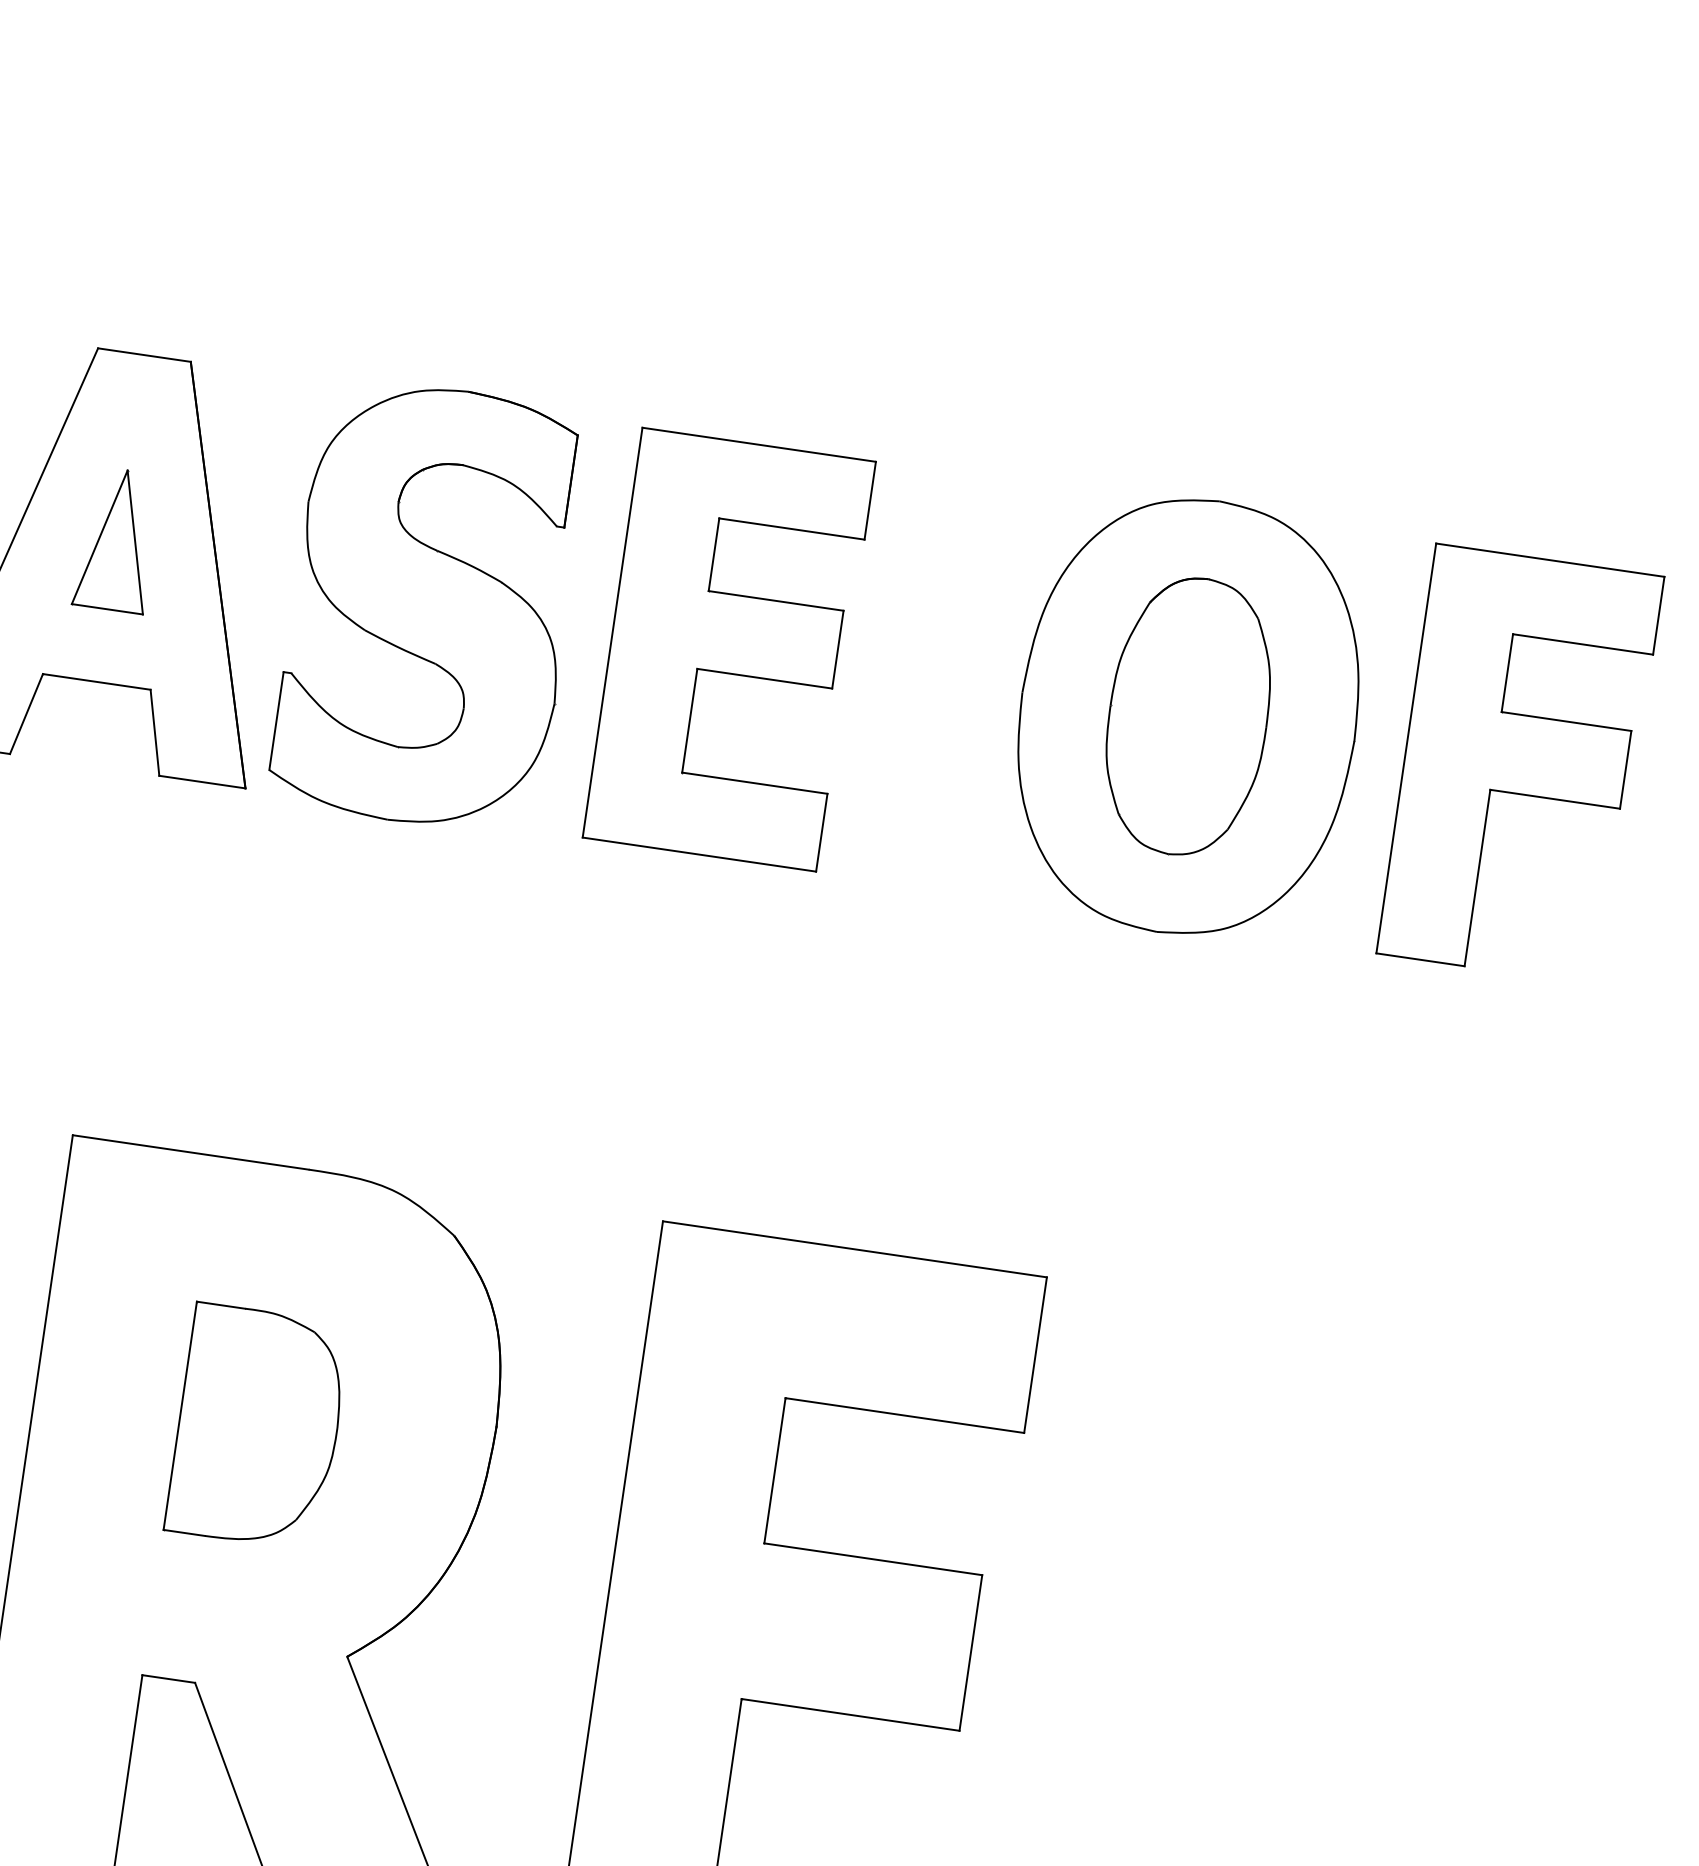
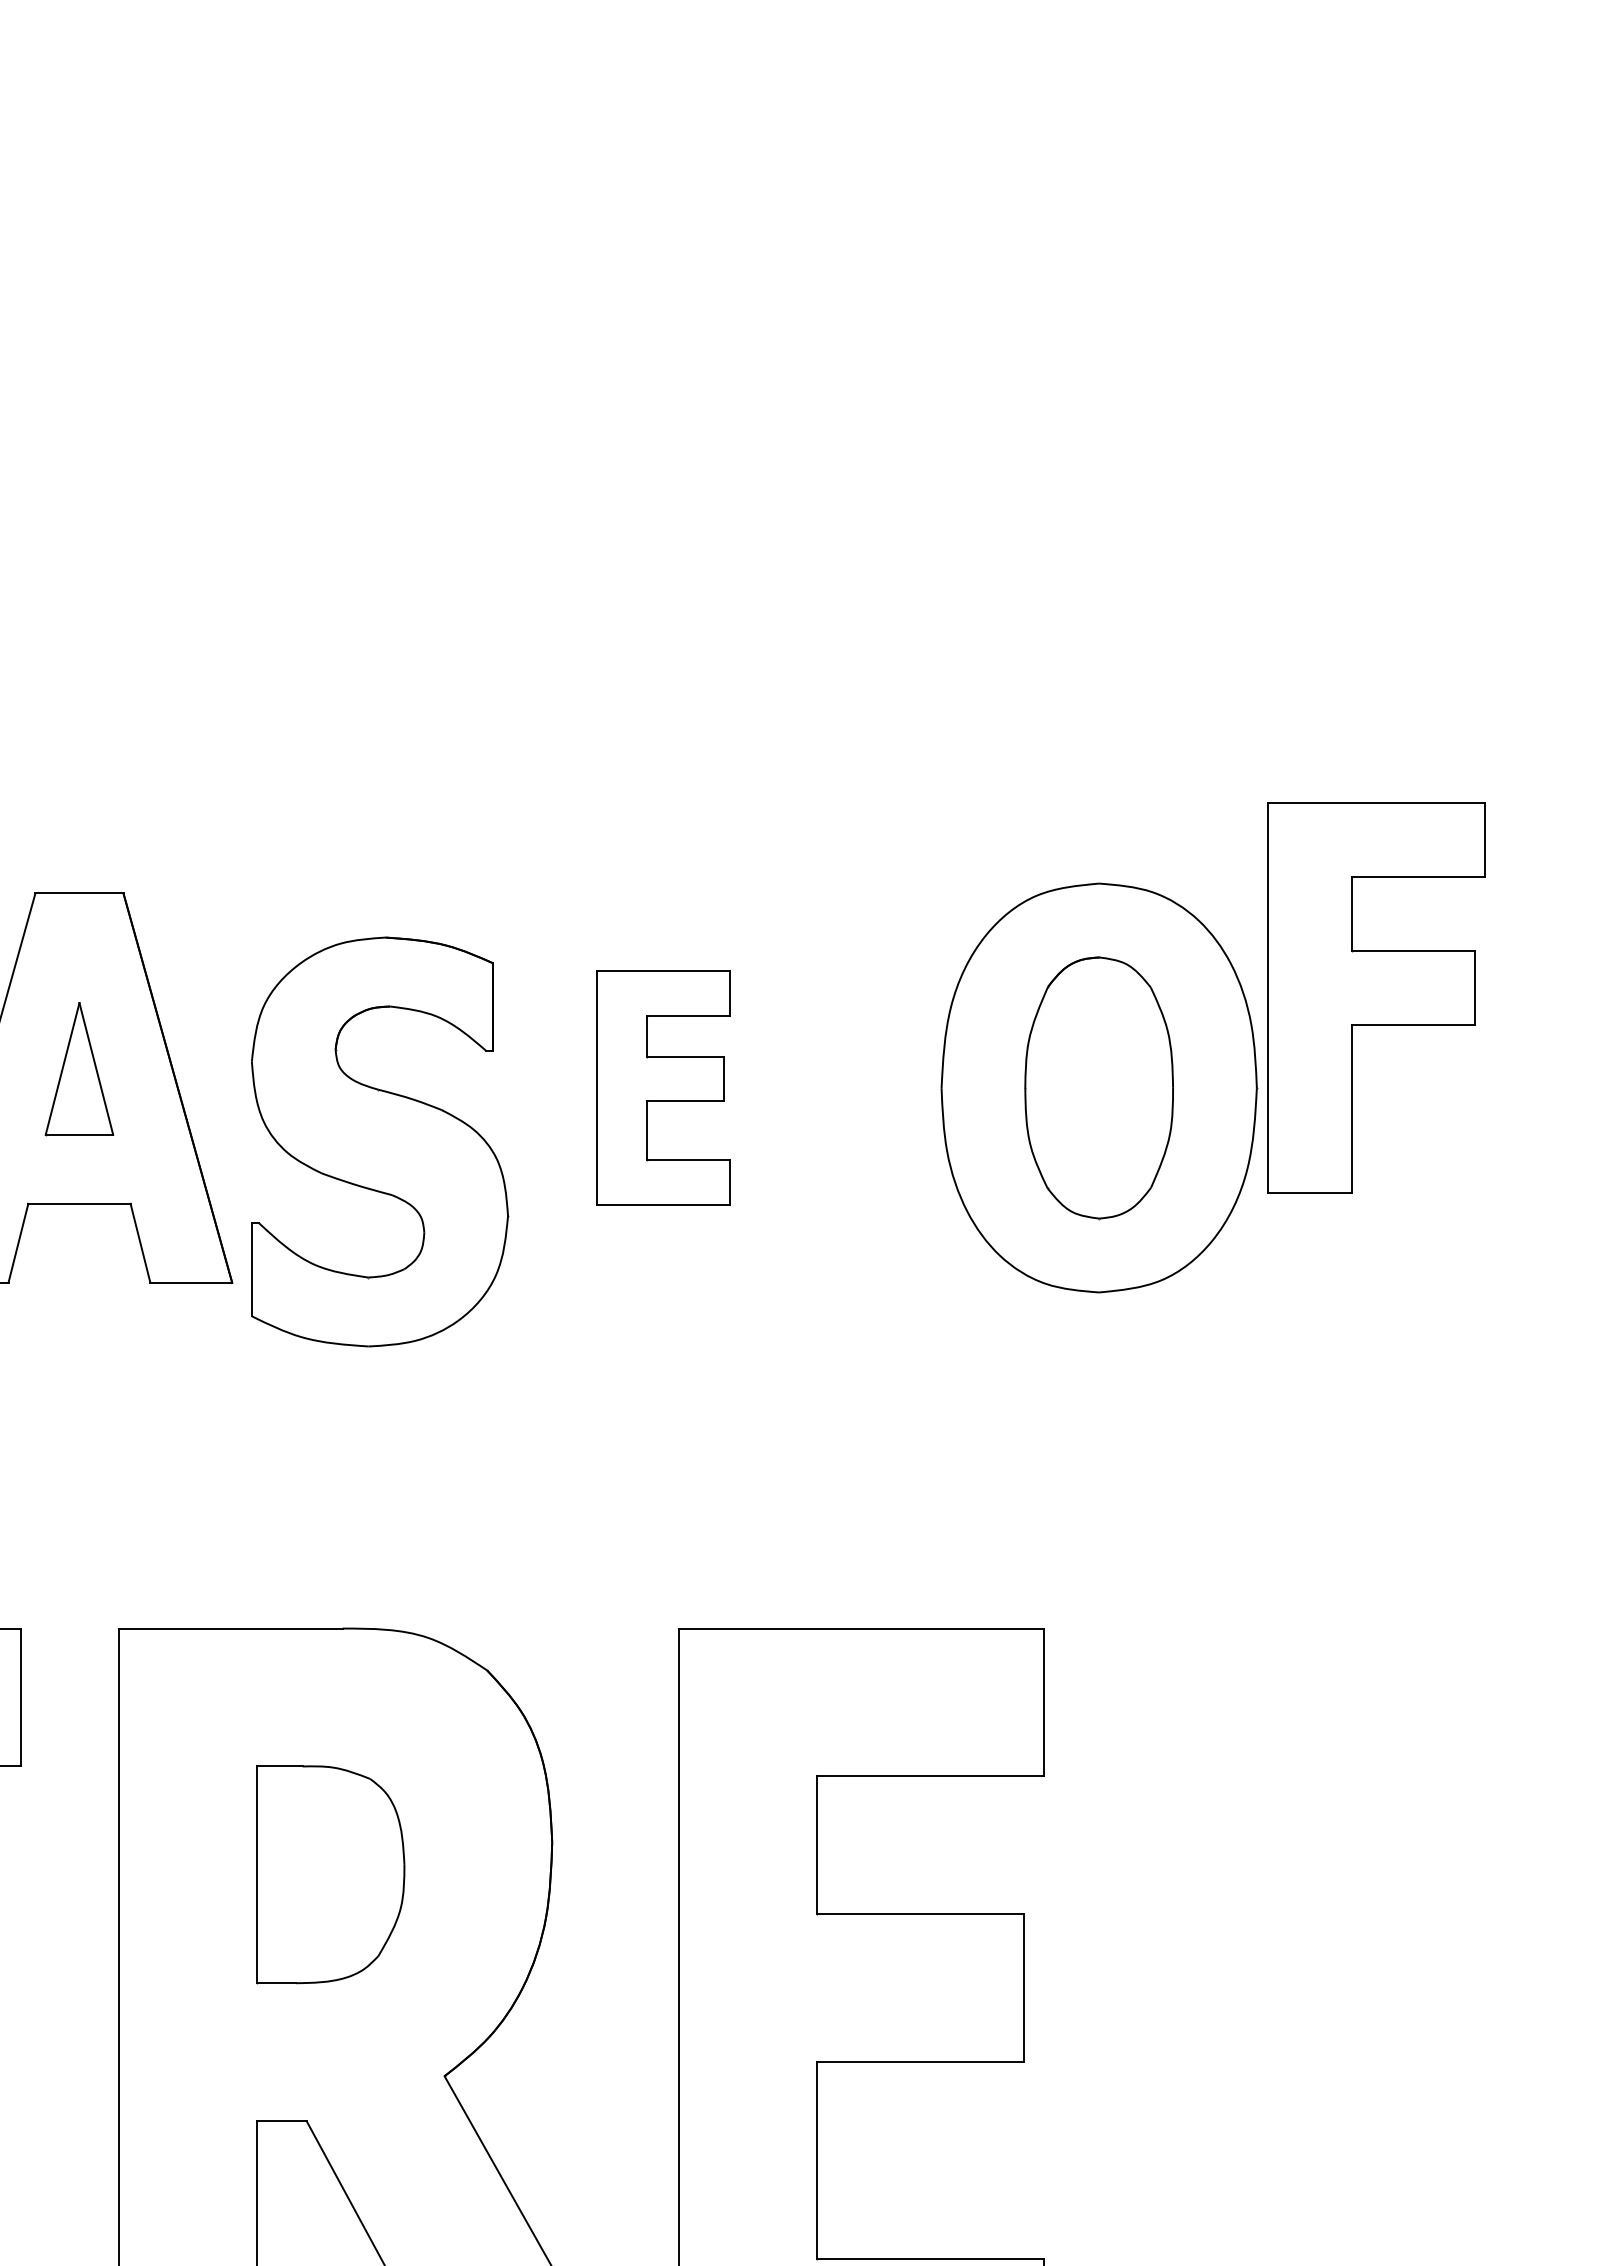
part: (431, 605) -> (380, 1141), moved
part: (728, 649) -> (662, 1087), size x0.6
part: (1520, 764) -> (1376, 997), moved

